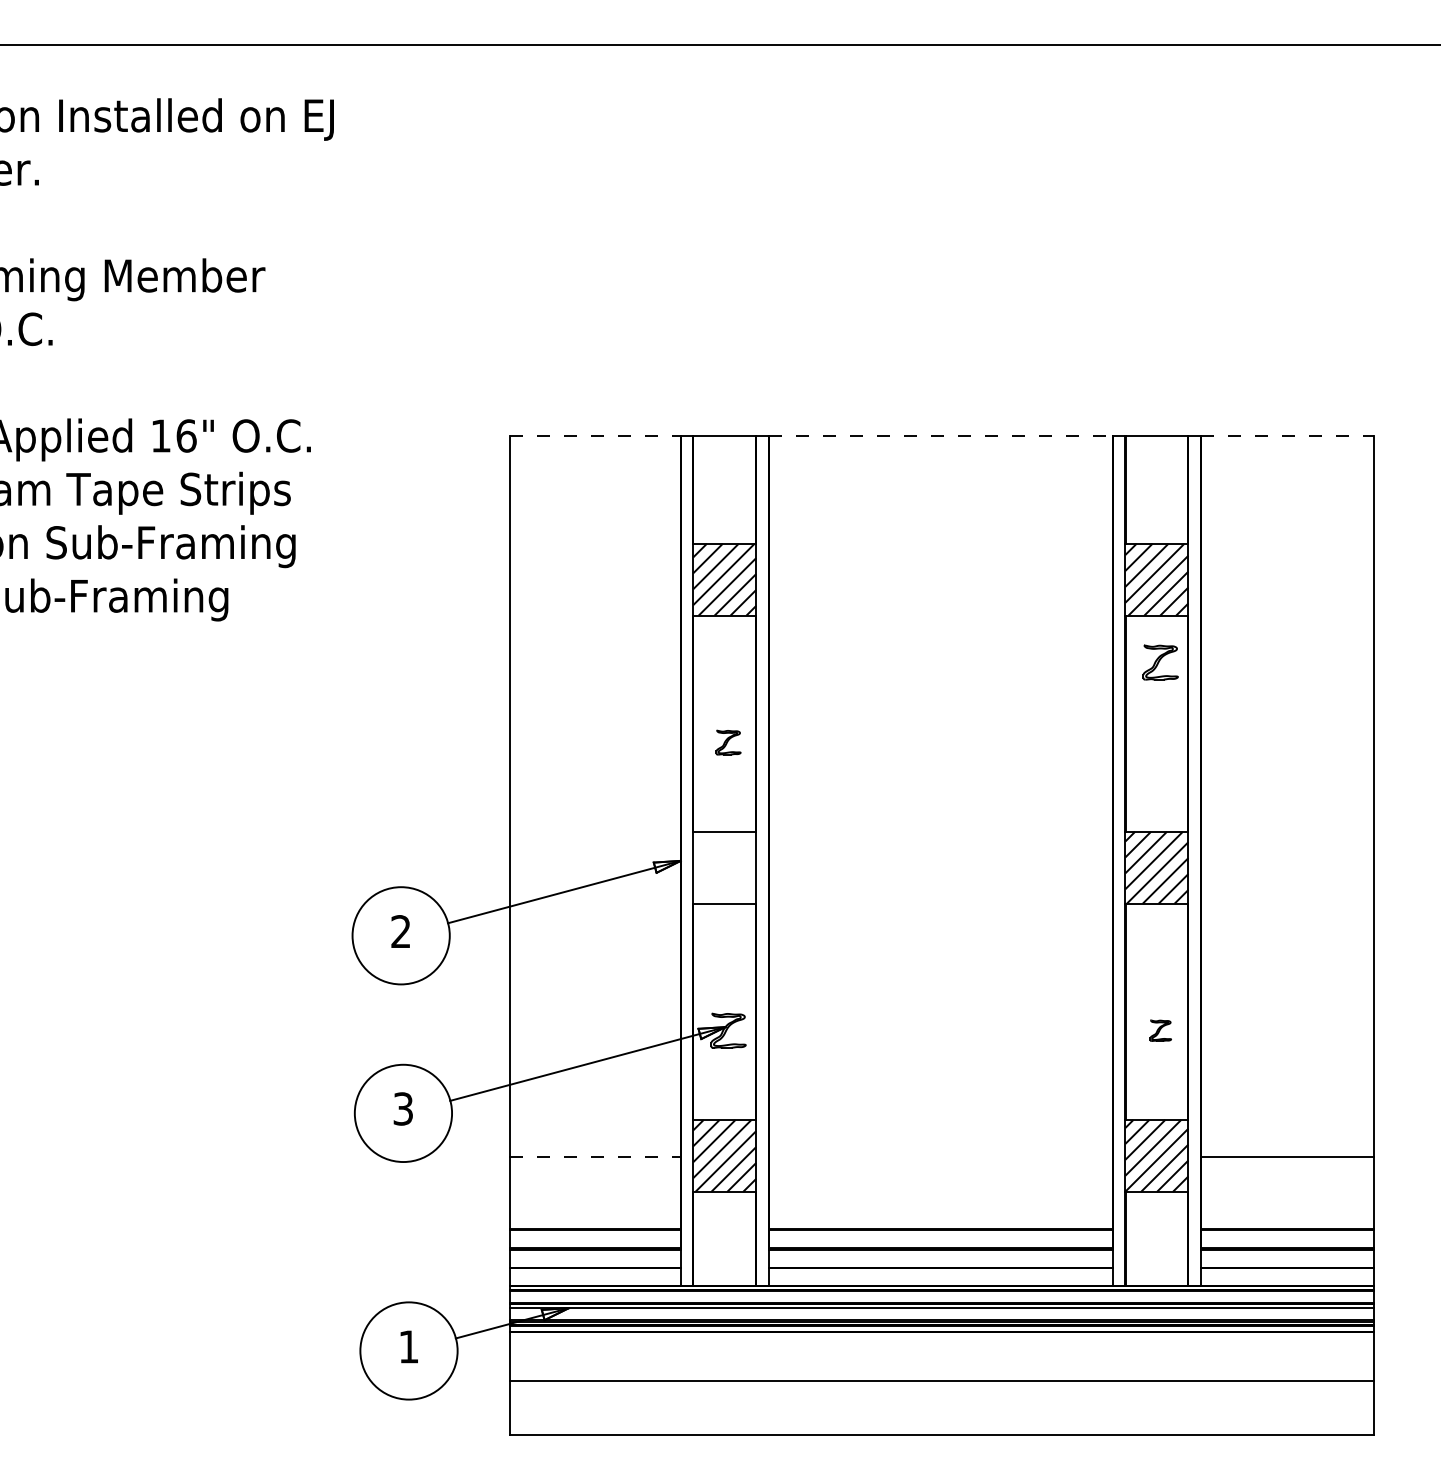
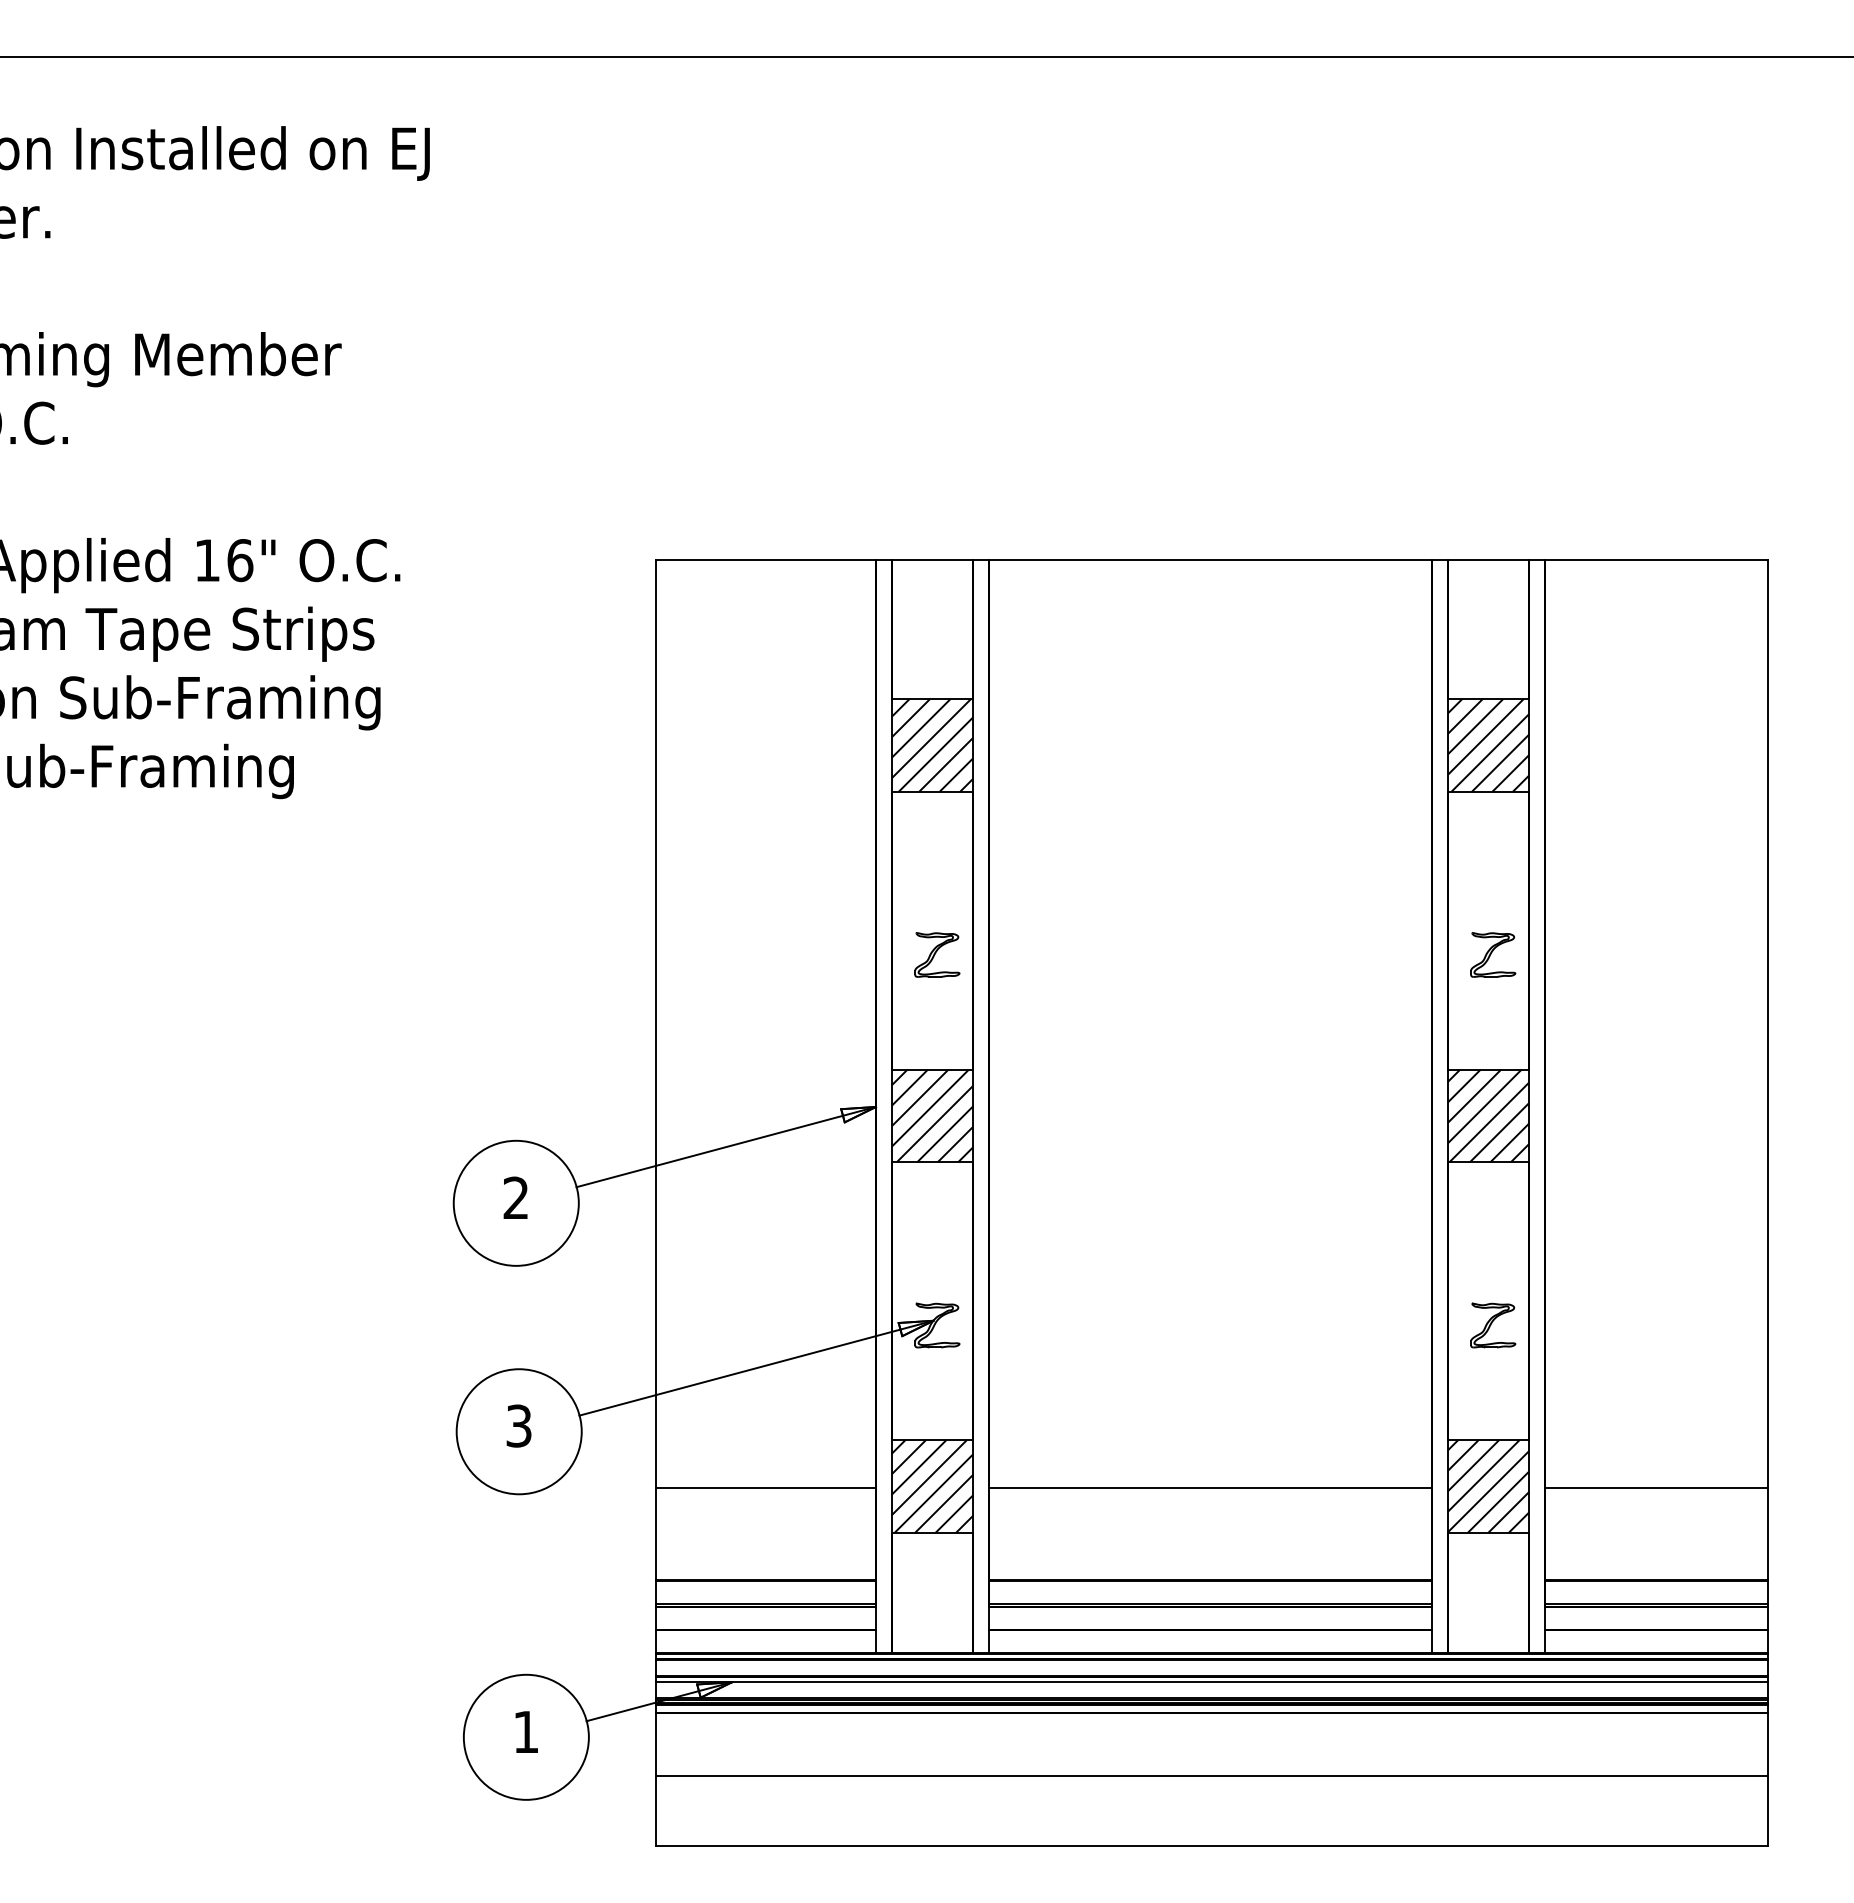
line: (595, 435) -> (766, 560), dashed -> solid
line: (940, 435) -> (1210, 560), dashed -> solid
line: (1287, 435) -> (1656, 560), dashed -> solid
part: (1160, 662) -> (1493, 954), moved
part: (728, 742) -> (937, 954), size x1.43
hatch: (724, 867) -> (932, 1115), added
part: (1160, 1030) -> (1493, 1325), size x1.67
line: (595, 1156) -> (766, 1487), dashed -> solid
line: (940, 1156) -> (1209, 1487), added

